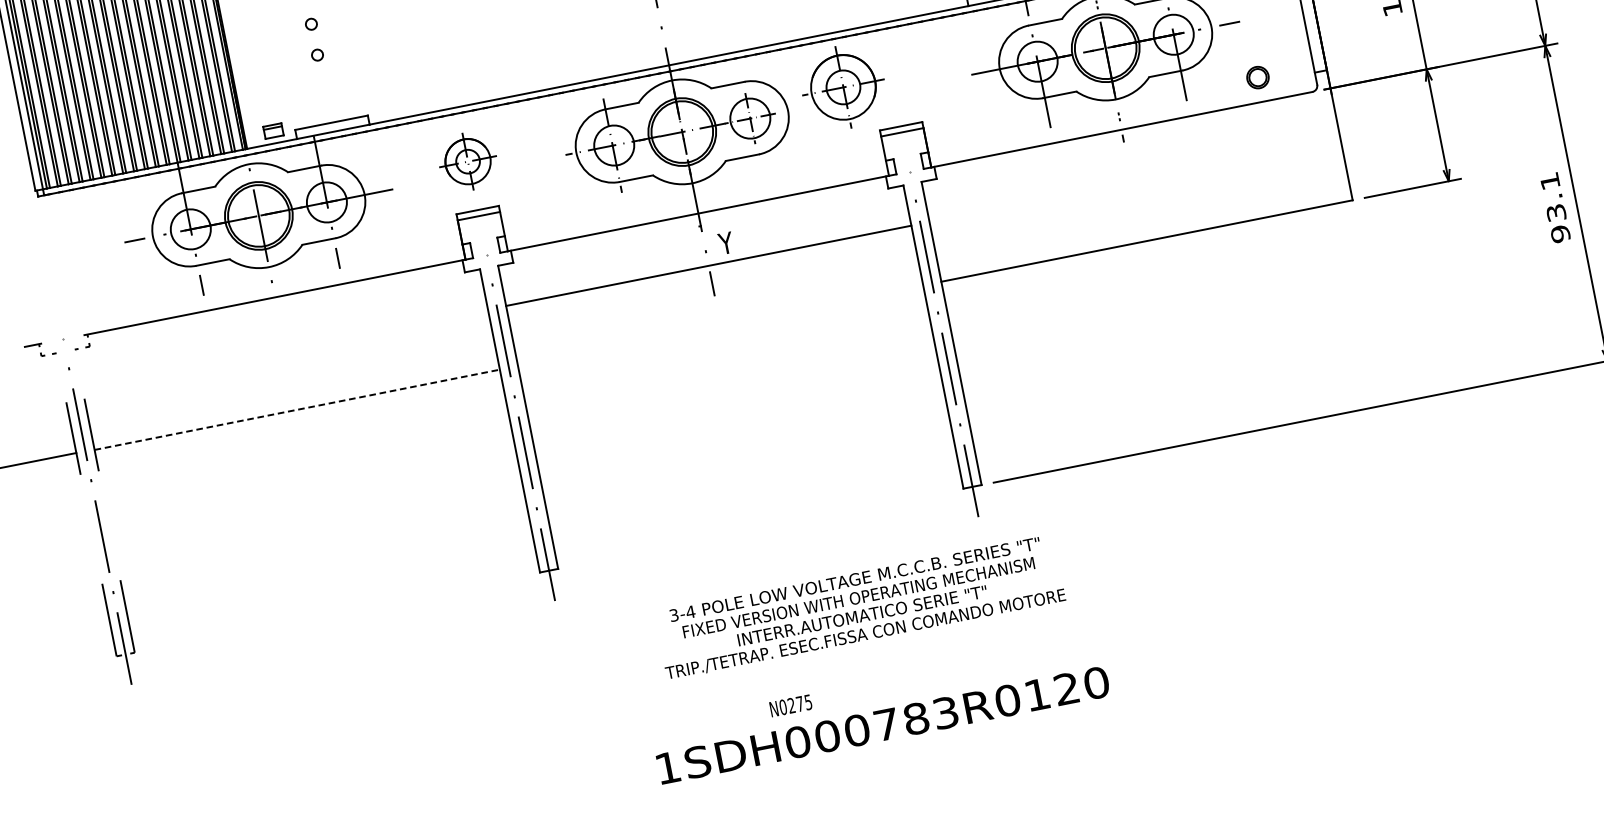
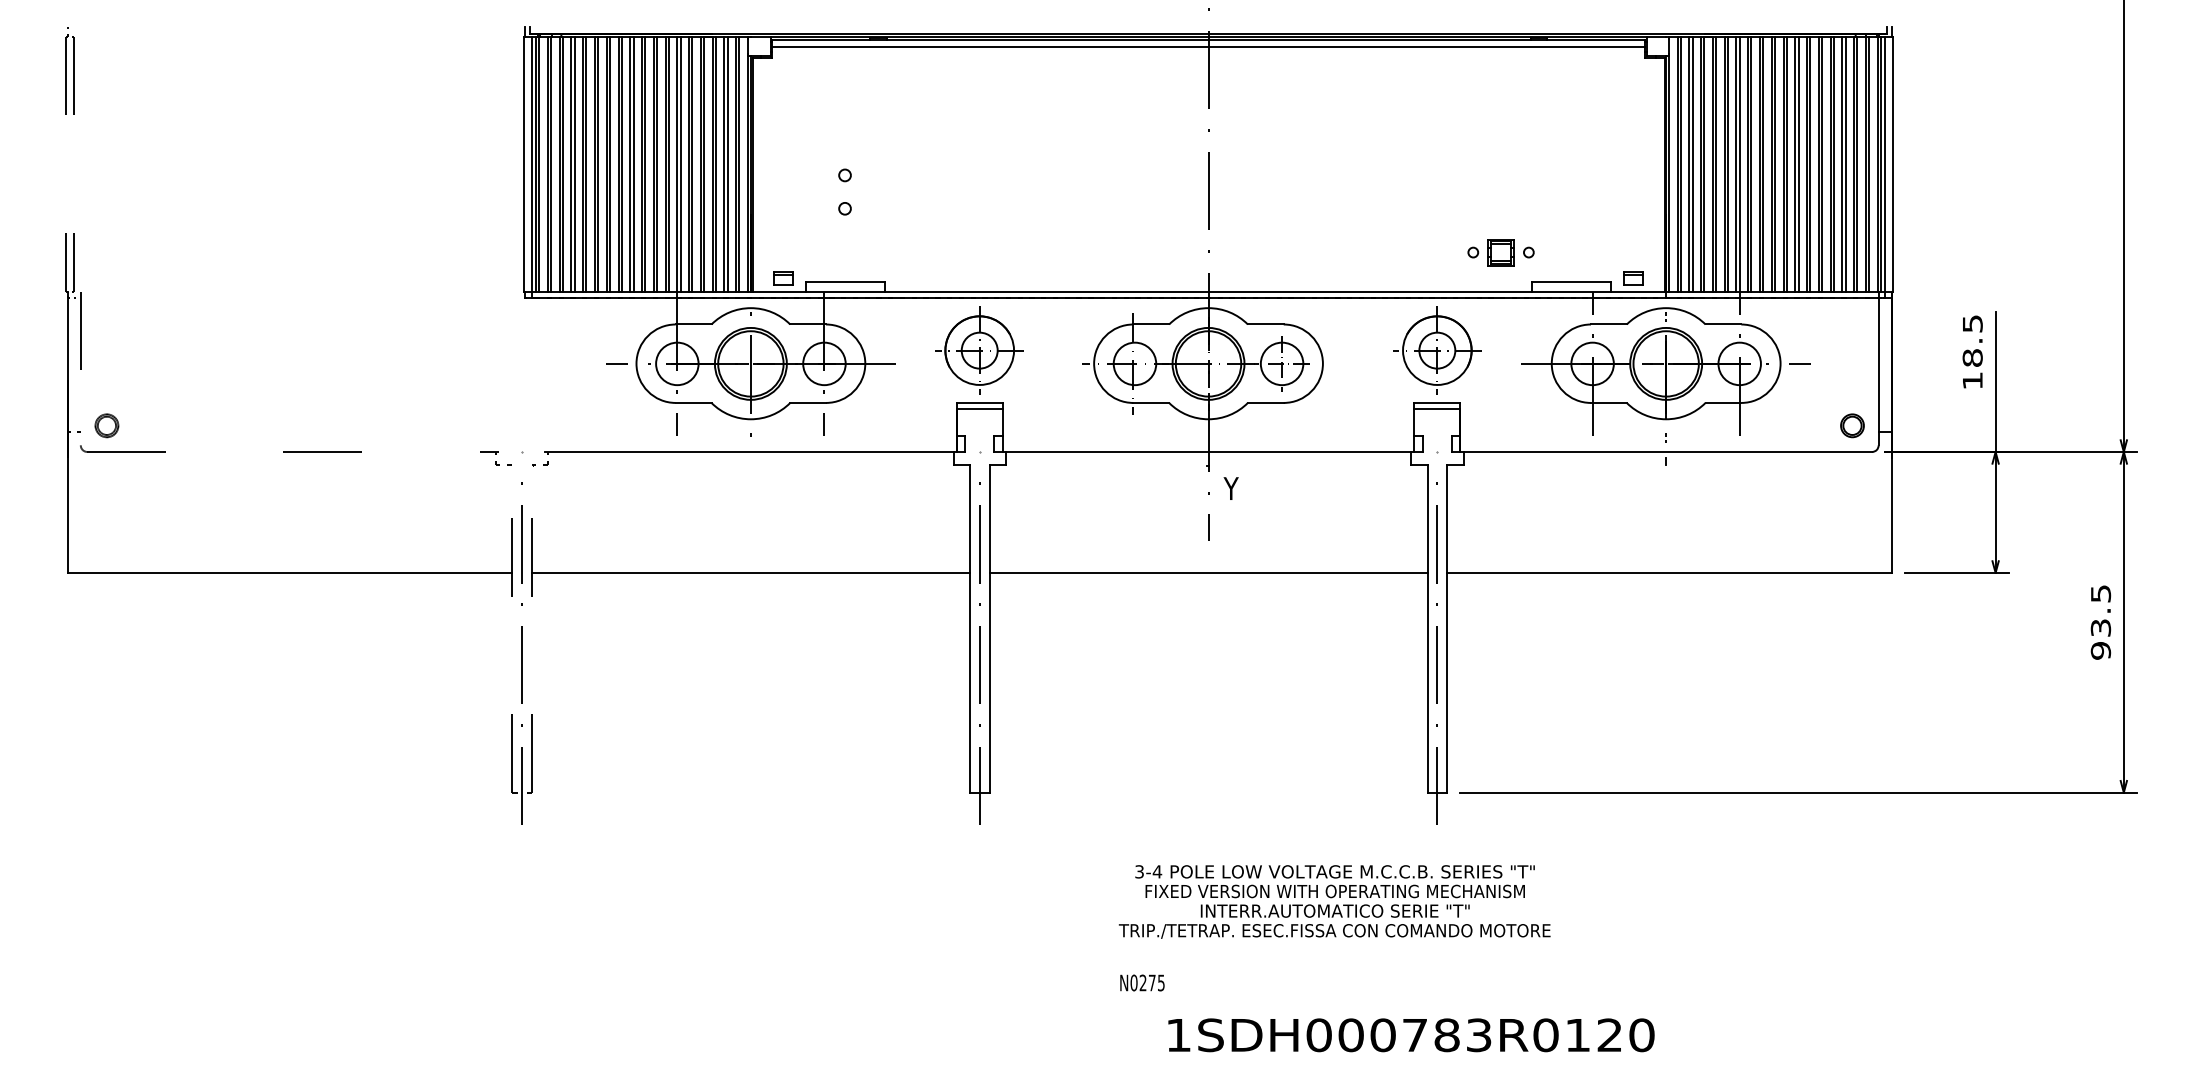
part: (1257, 77) -> (1852, 425), moved
part: (843, 87) -> (1437, 350), moved
part: (467, 161) -> (979, 350), size x1.43
text: (1550, 180) -> (2101, 593), 93.1 -> 93.5
line: (708, 265) -> (1208, 573), moved
line: (297, 409) -> (751, 573), dashed -> solid
text: (859, 607) -> (1334, 901), moved
text: (790, 705) -> (1142, 982), moved
text: (883, 725) -> (1411, 1035), moved

